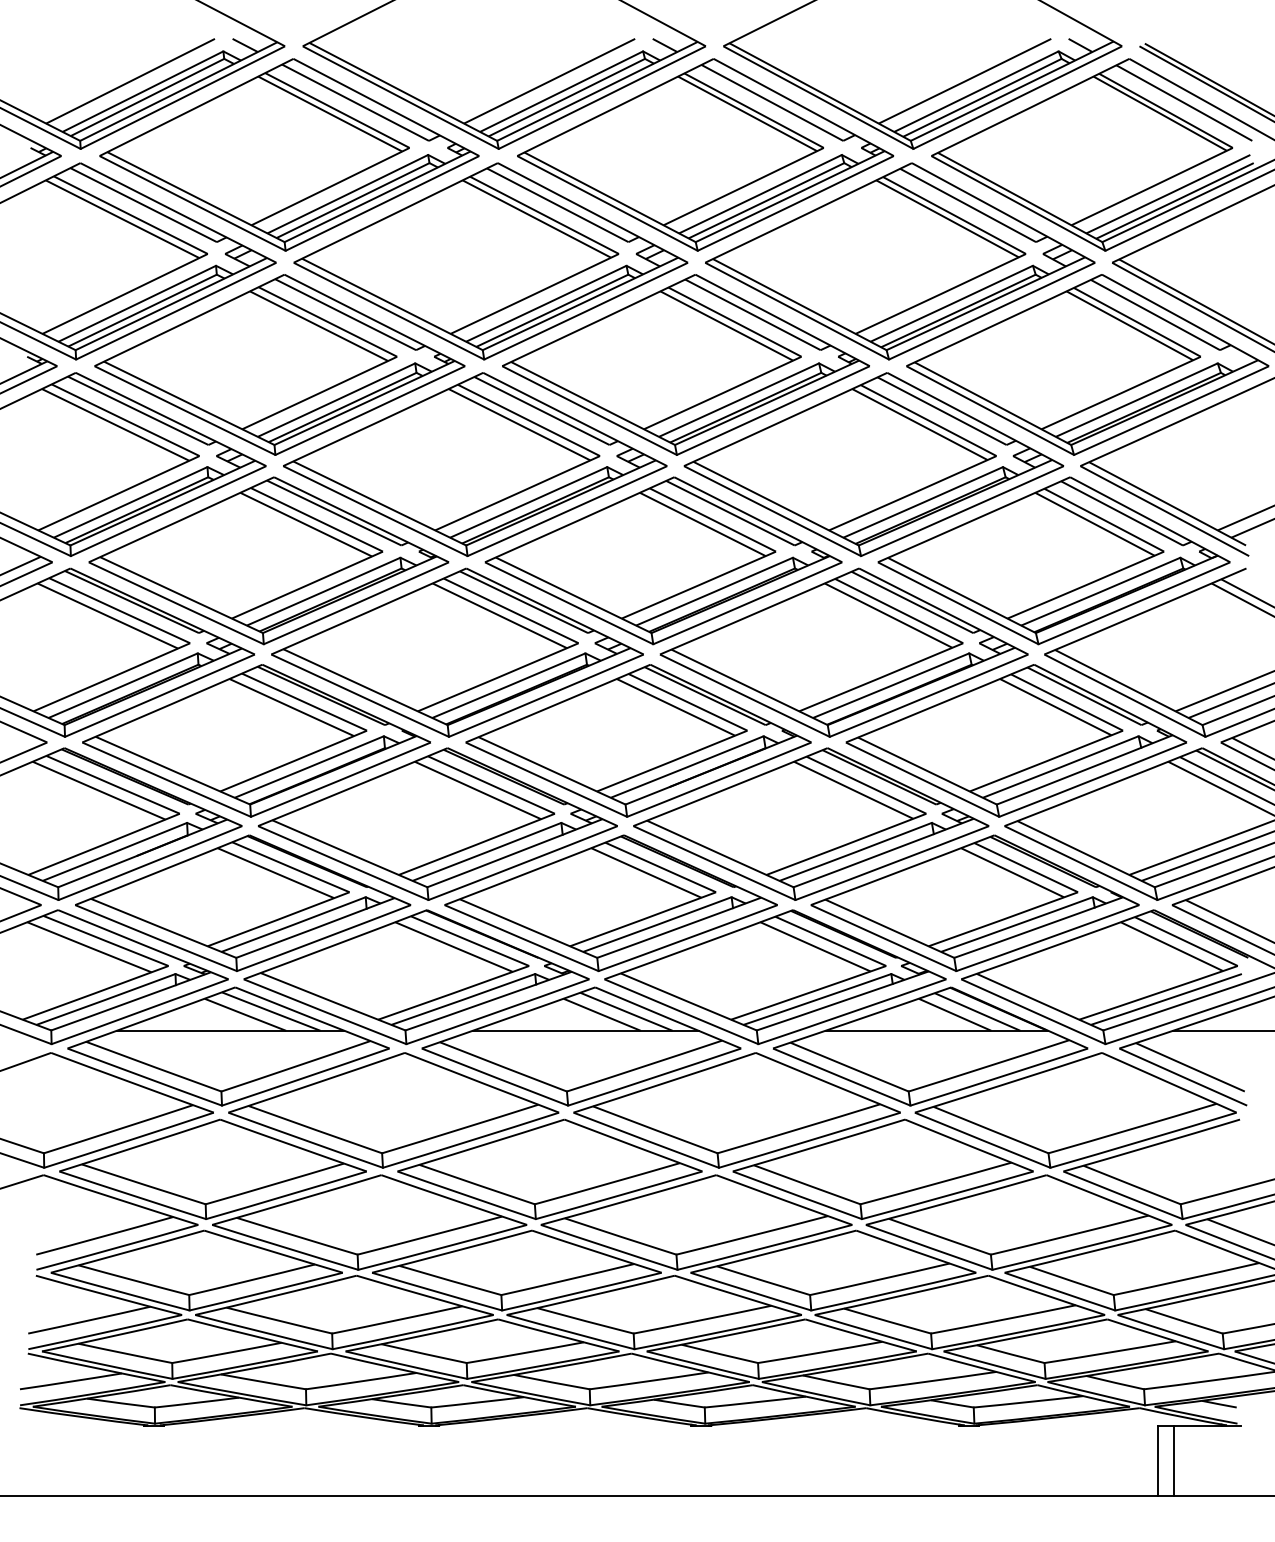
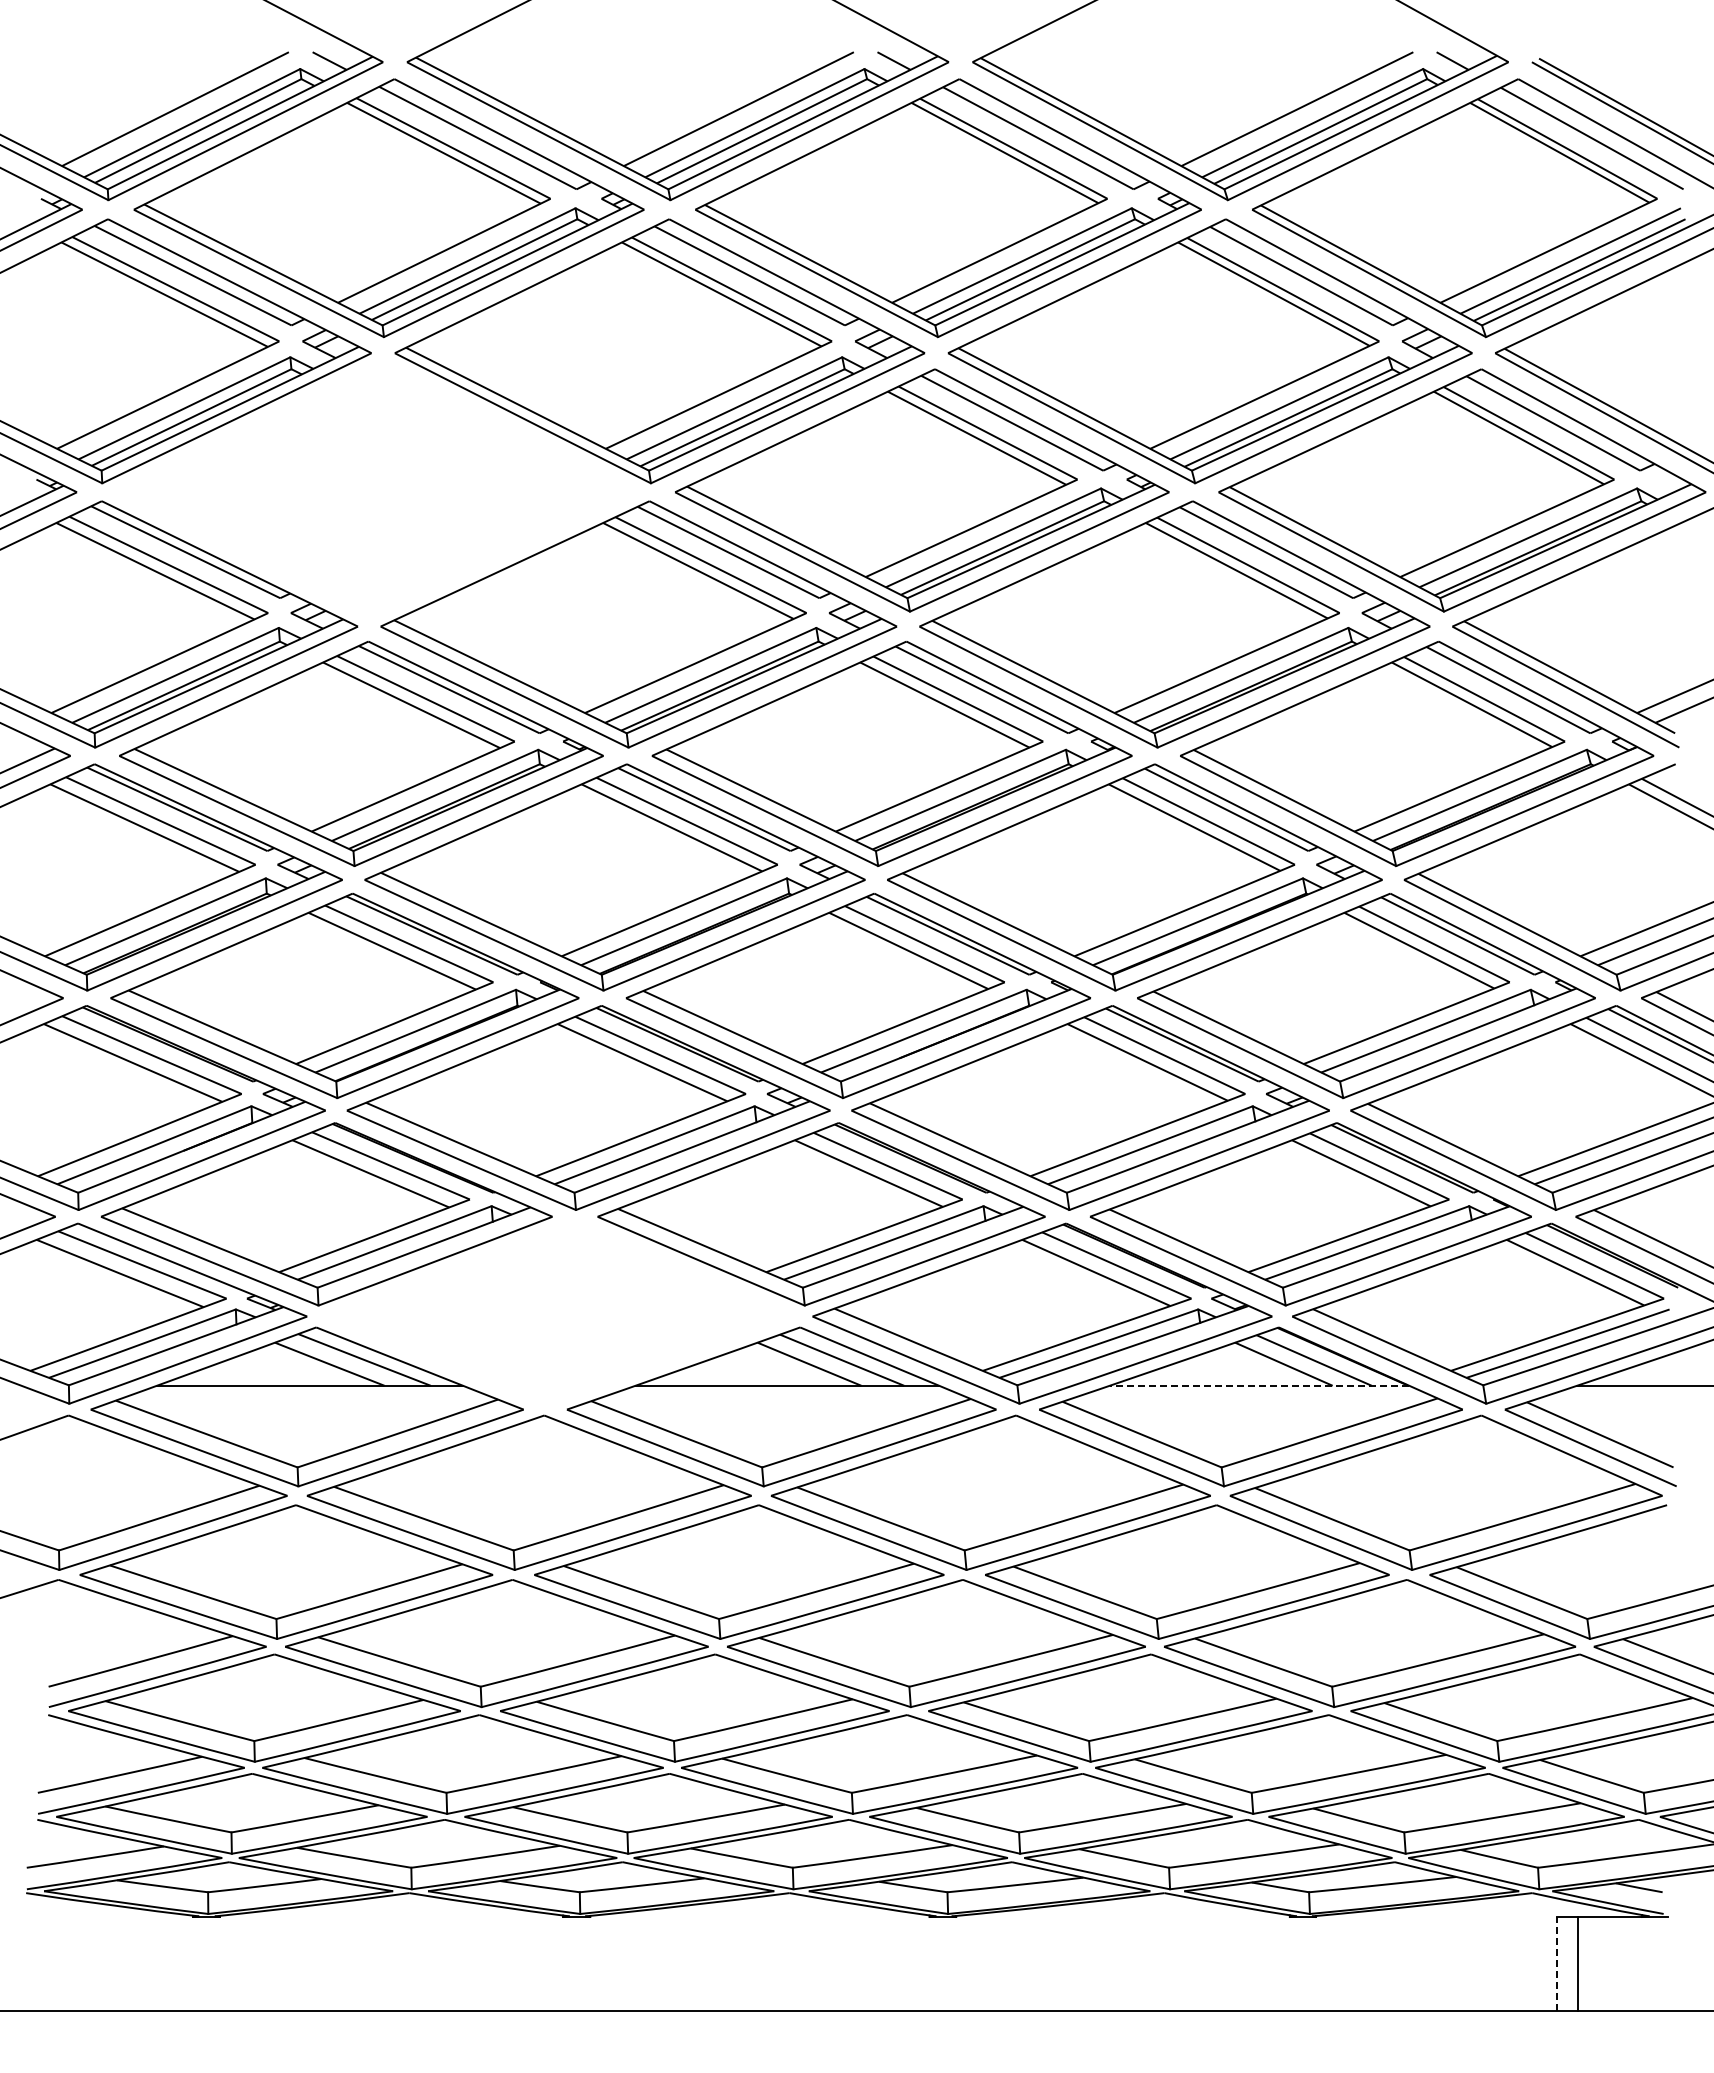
part: (279, 364) -> (375, 490), removed
part: (416, 977) -> (559, 1313), removed
line: (936, 1030) -> (1259, 1385), solid -> dashed
line: (1157, 1460) -> (1556, 1963), solid -> dashed

